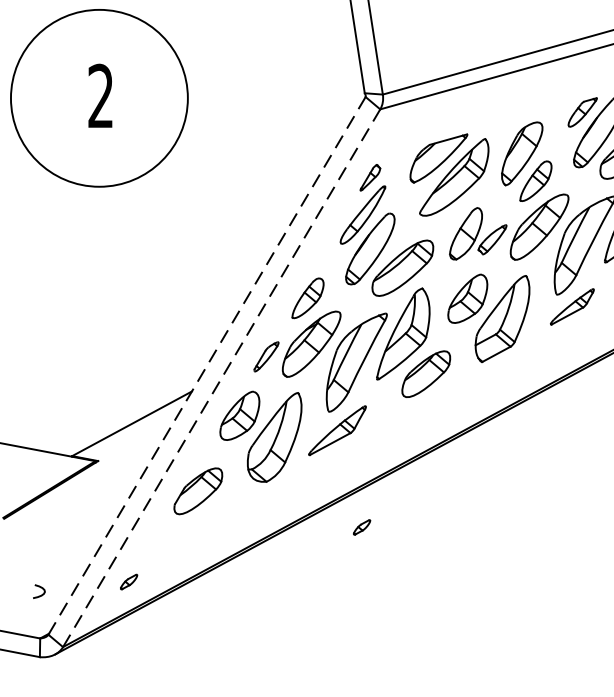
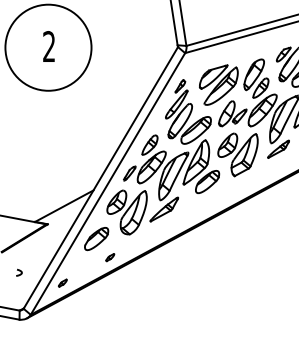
line: (206, 364) -> (100, 177), dashed -> solid
line: (220, 377) -> (107, 183), dashed -> solid
part: (362, 527) -> (110, 257), moved
curve: (39, 588) -> (19, 271), moved

